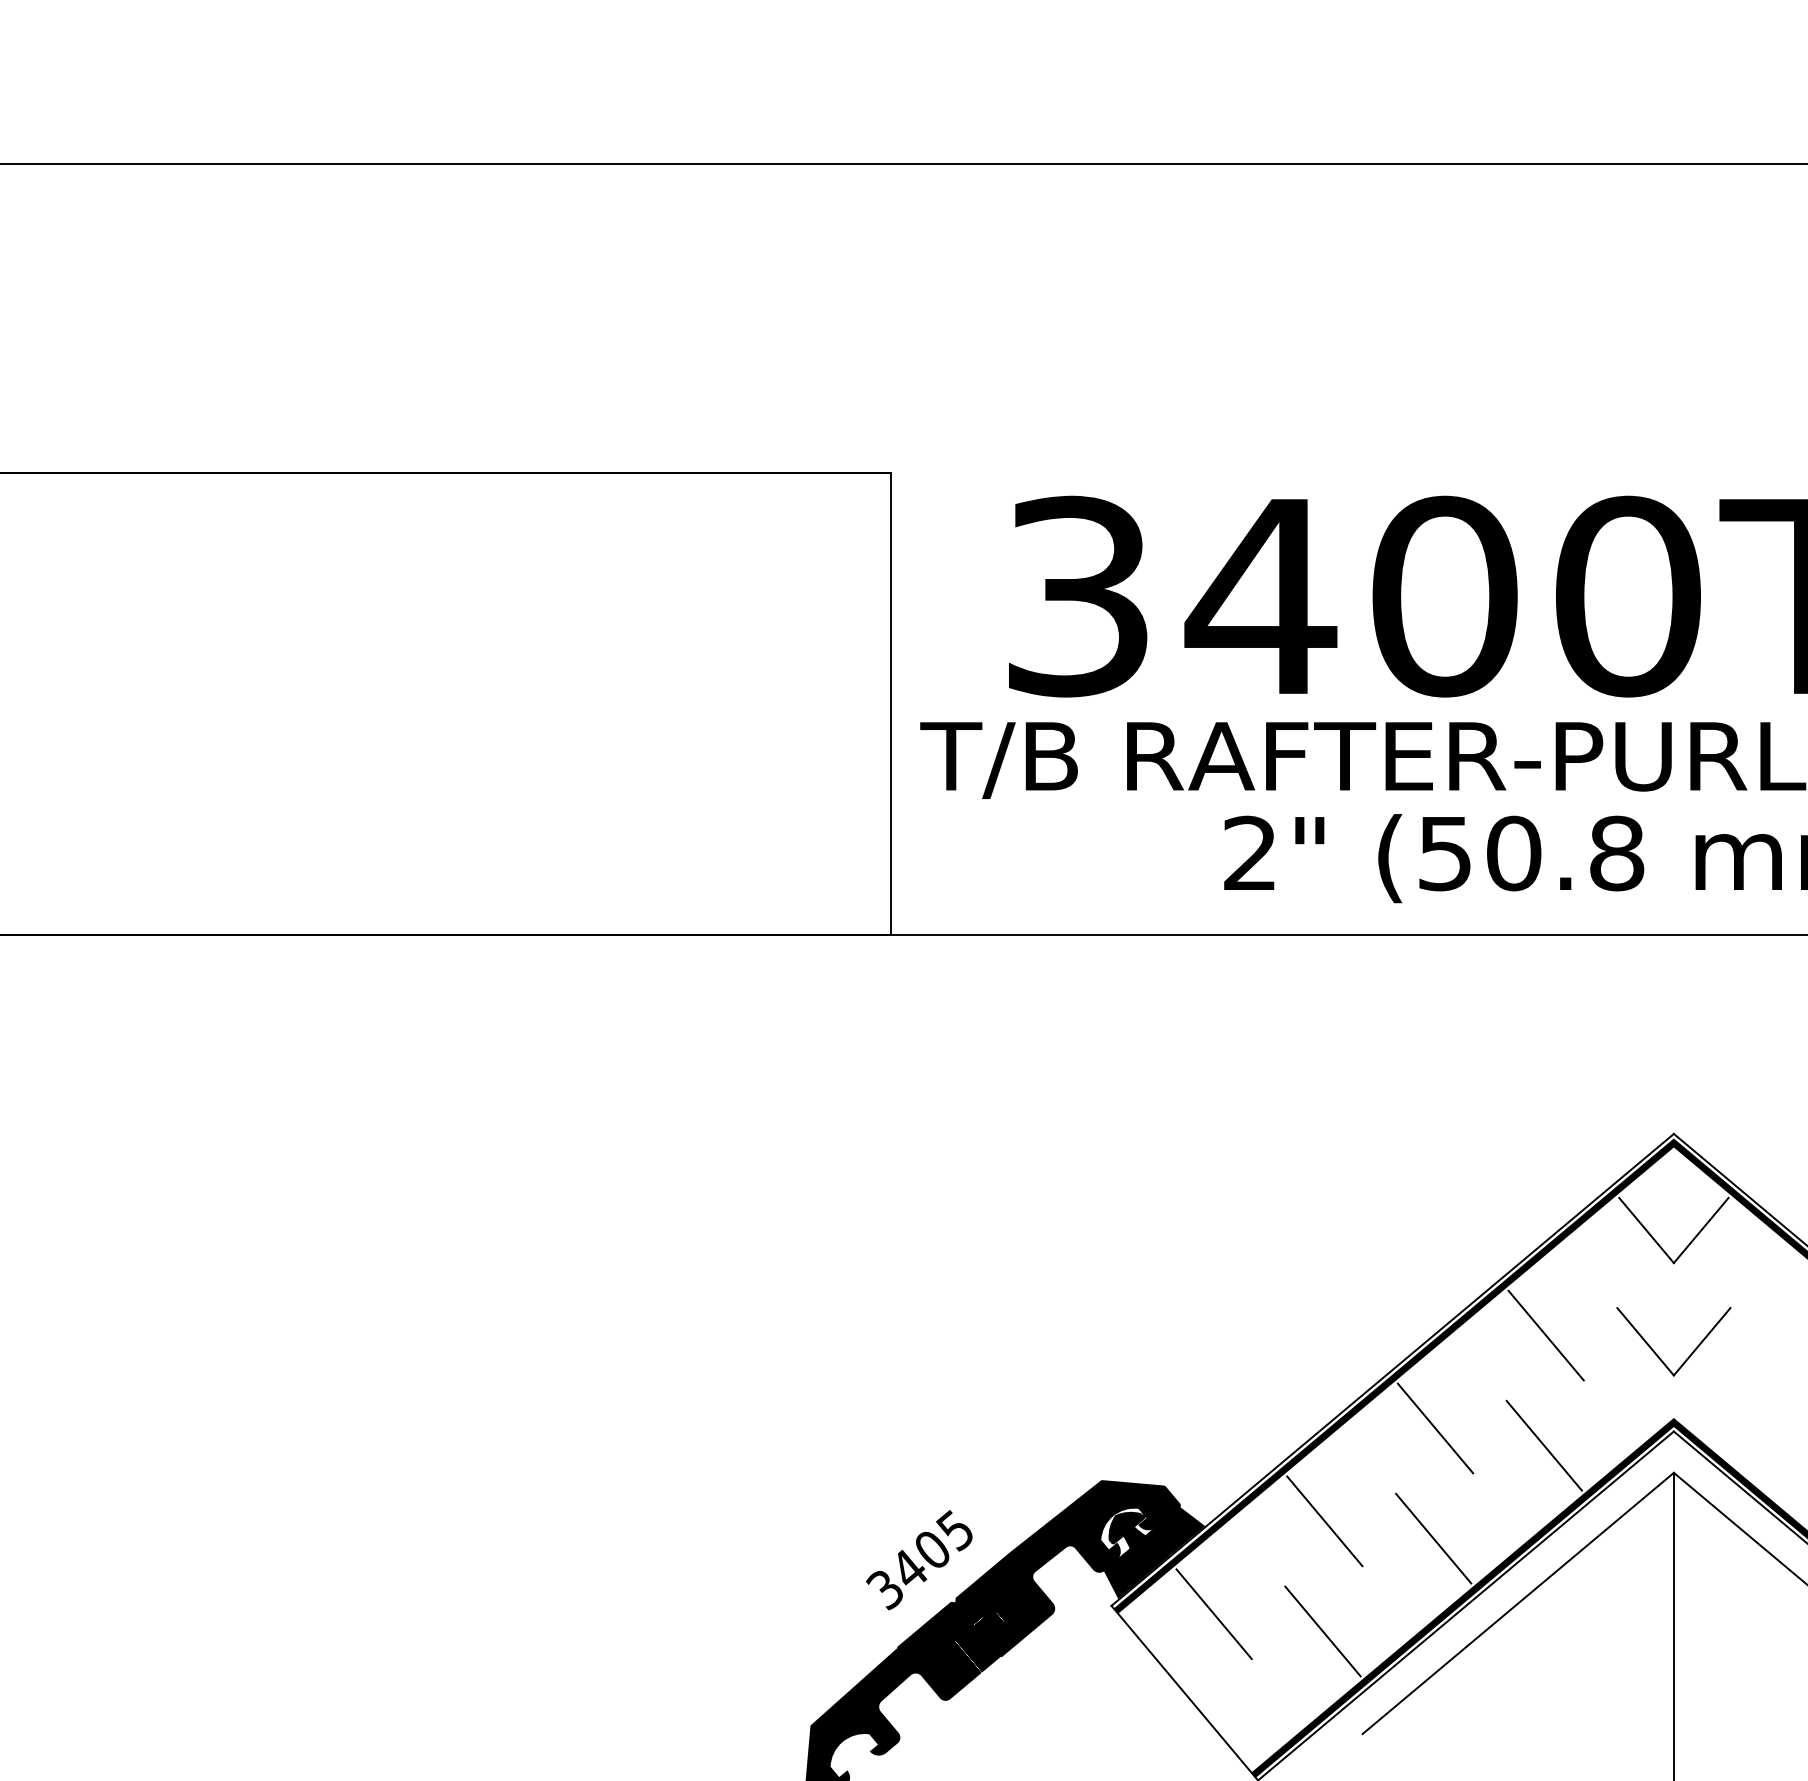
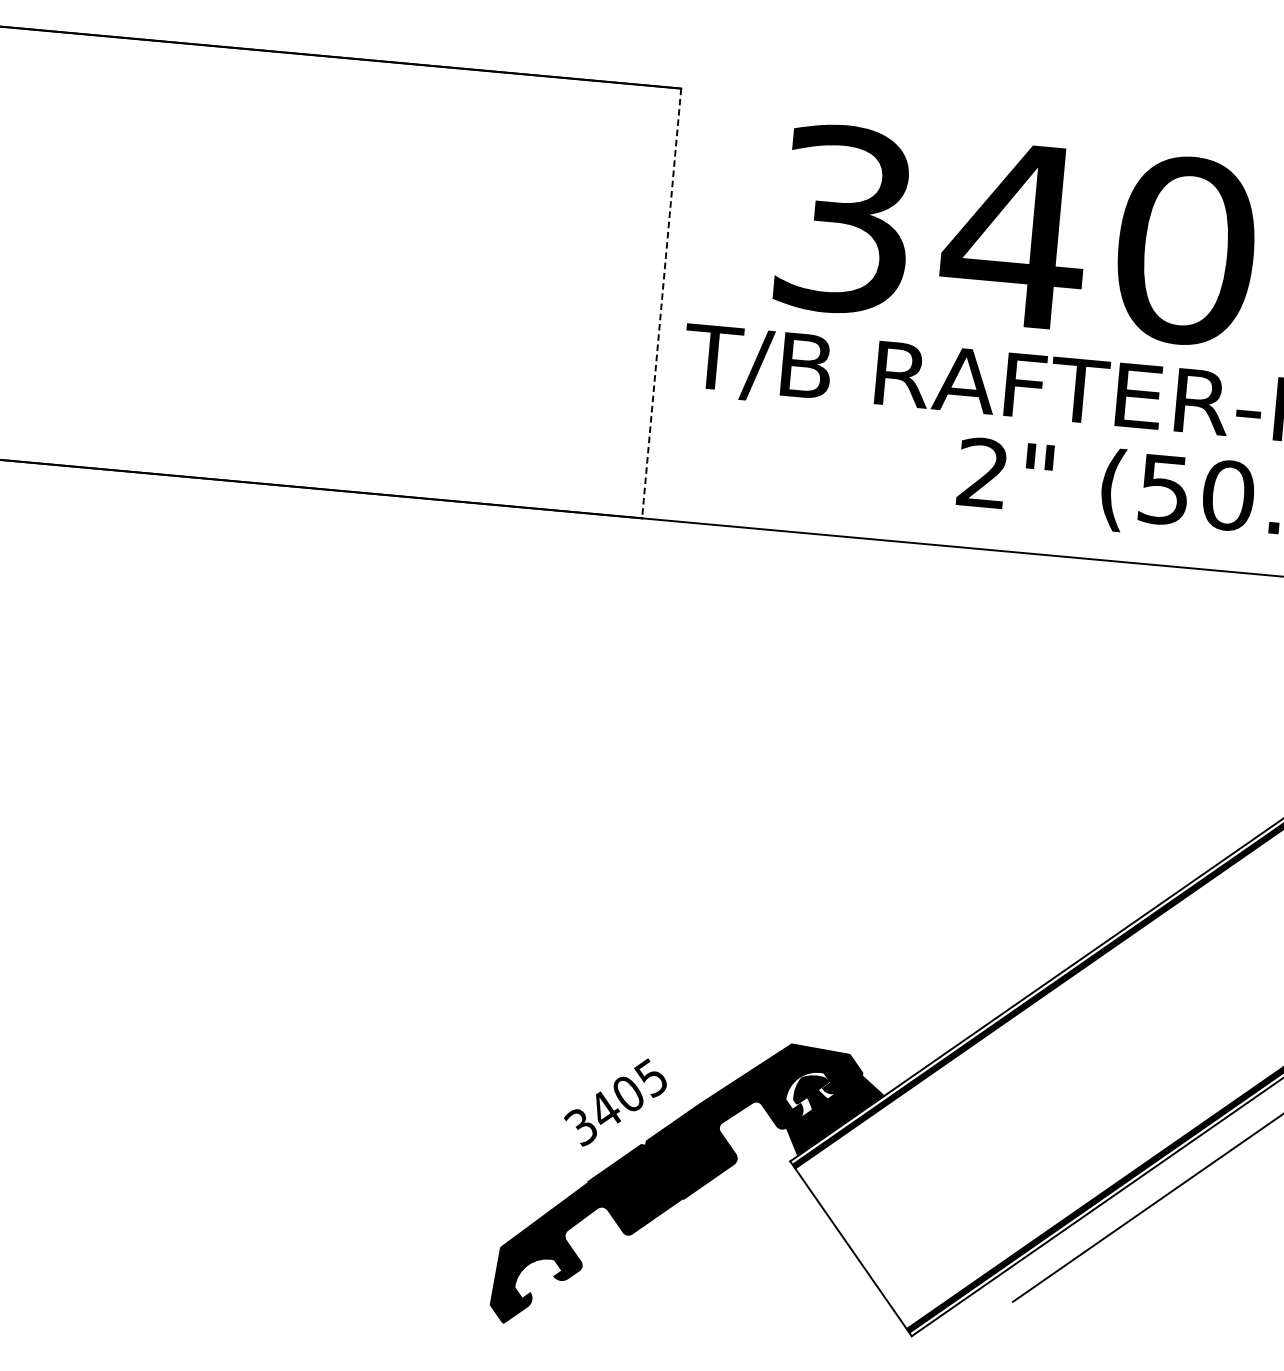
line: (891, 703) -> (661, 303), solid -> dashed
line: (1545, 1335) -> (1216, 946), removed
line: (1435, 1428) -> (1106, 1023), removed
line: (1543, 1445) -> (1205, 1048), removed
line: (1324, 1521) -> (995, 1100), removed
line: (1433, 1538) -> (1095, 1125), removed
line: (1213, 1614) -> (884, 1178), removed
line: (1322, 1631) -> (984, 1203), removed

